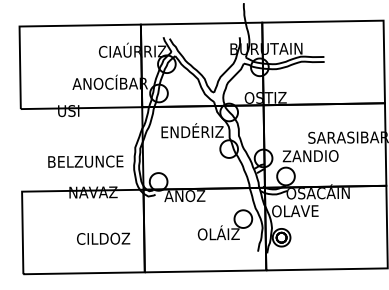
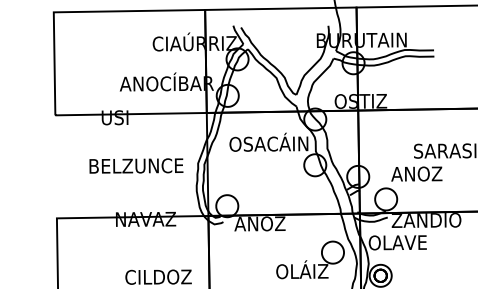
text: (191, 130) -> (268, 142), ENDÉRIZ -> OSACÁIN
text: (310, 156) -> (416, 174), ZANDIO -> ANOZ
text: (85, 161) -> (136, 165), moved
text: (317, 191) -> (425, 218), OSACÁIN -> ZANDIO

